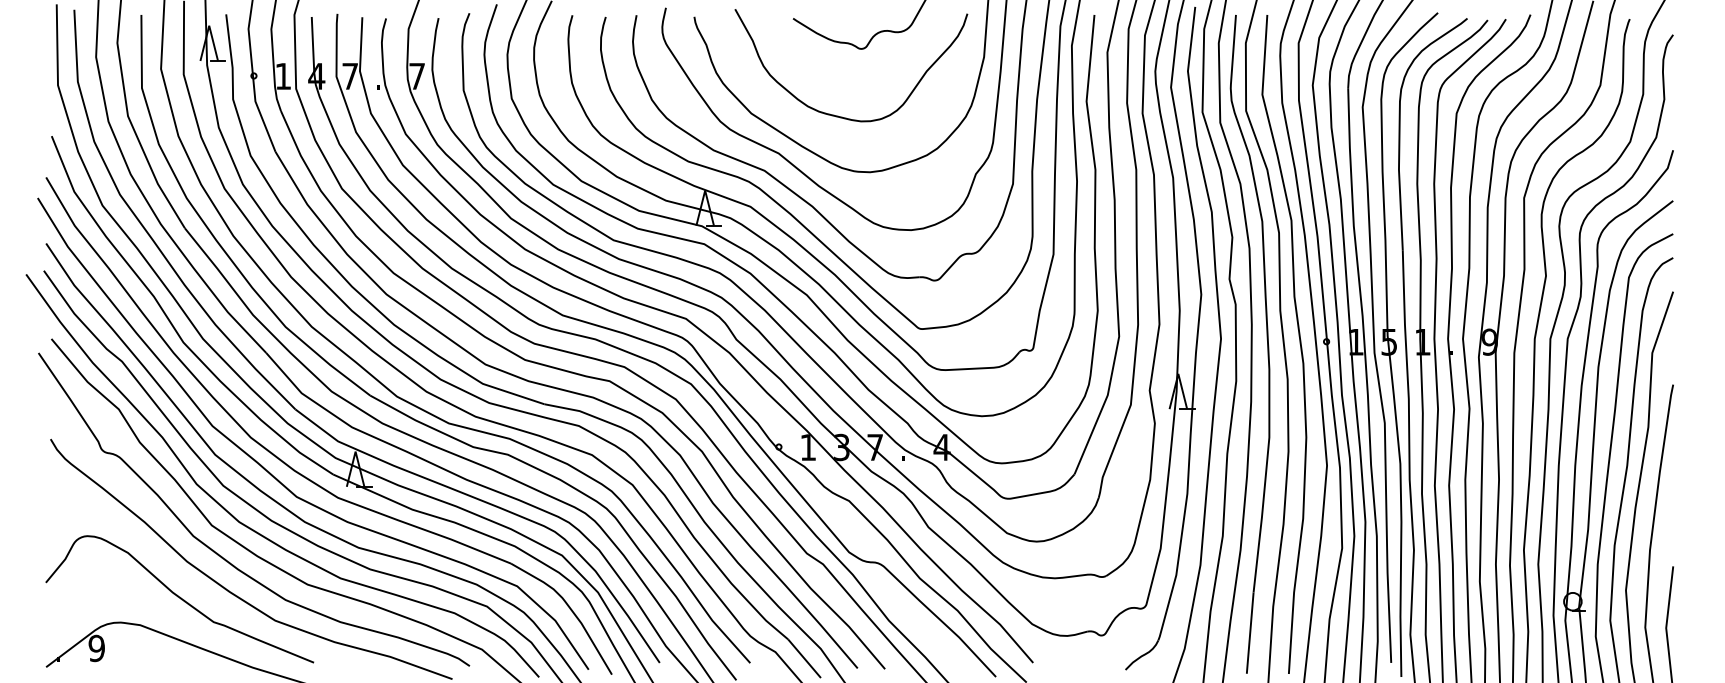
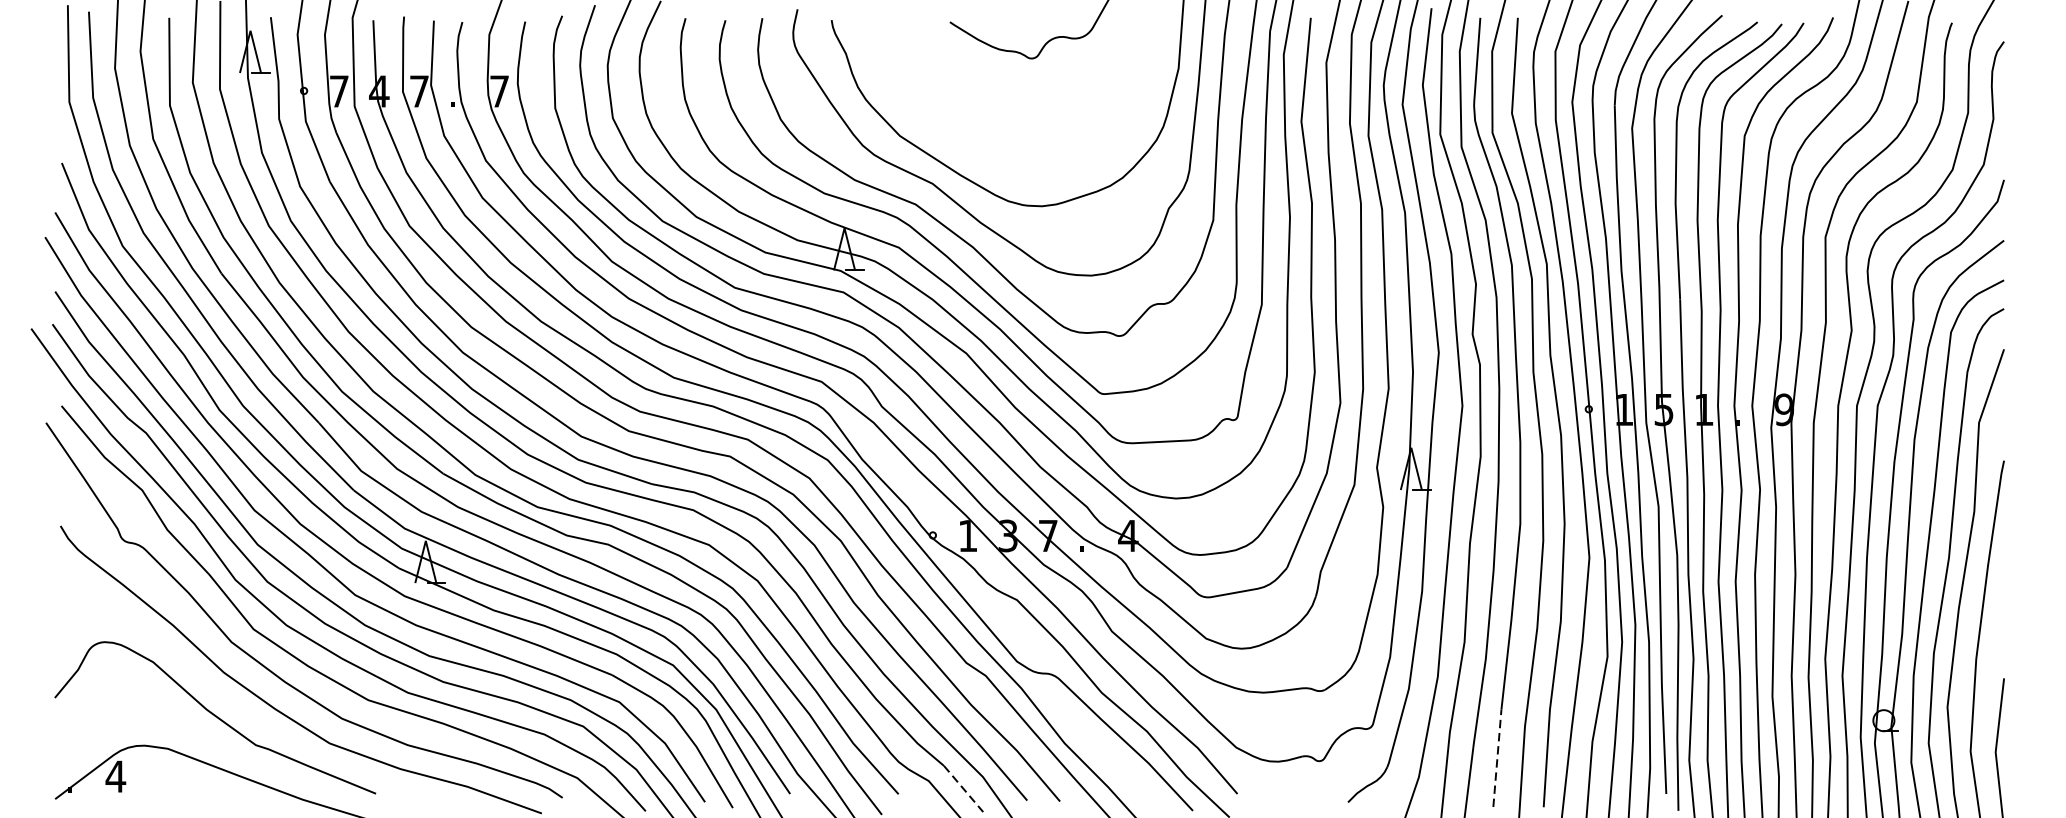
text: (282, 76) -> (338, 91), 1 -> 7
curve: (838, 115) -> (1004, 138), removed
line: (1250, 633) -> (1497, 758), solid -> dashed
text: (96, 648) -> (115, 776), 9 -> 4
line: (804, 659) -> (963, 789), solid -> dashed

